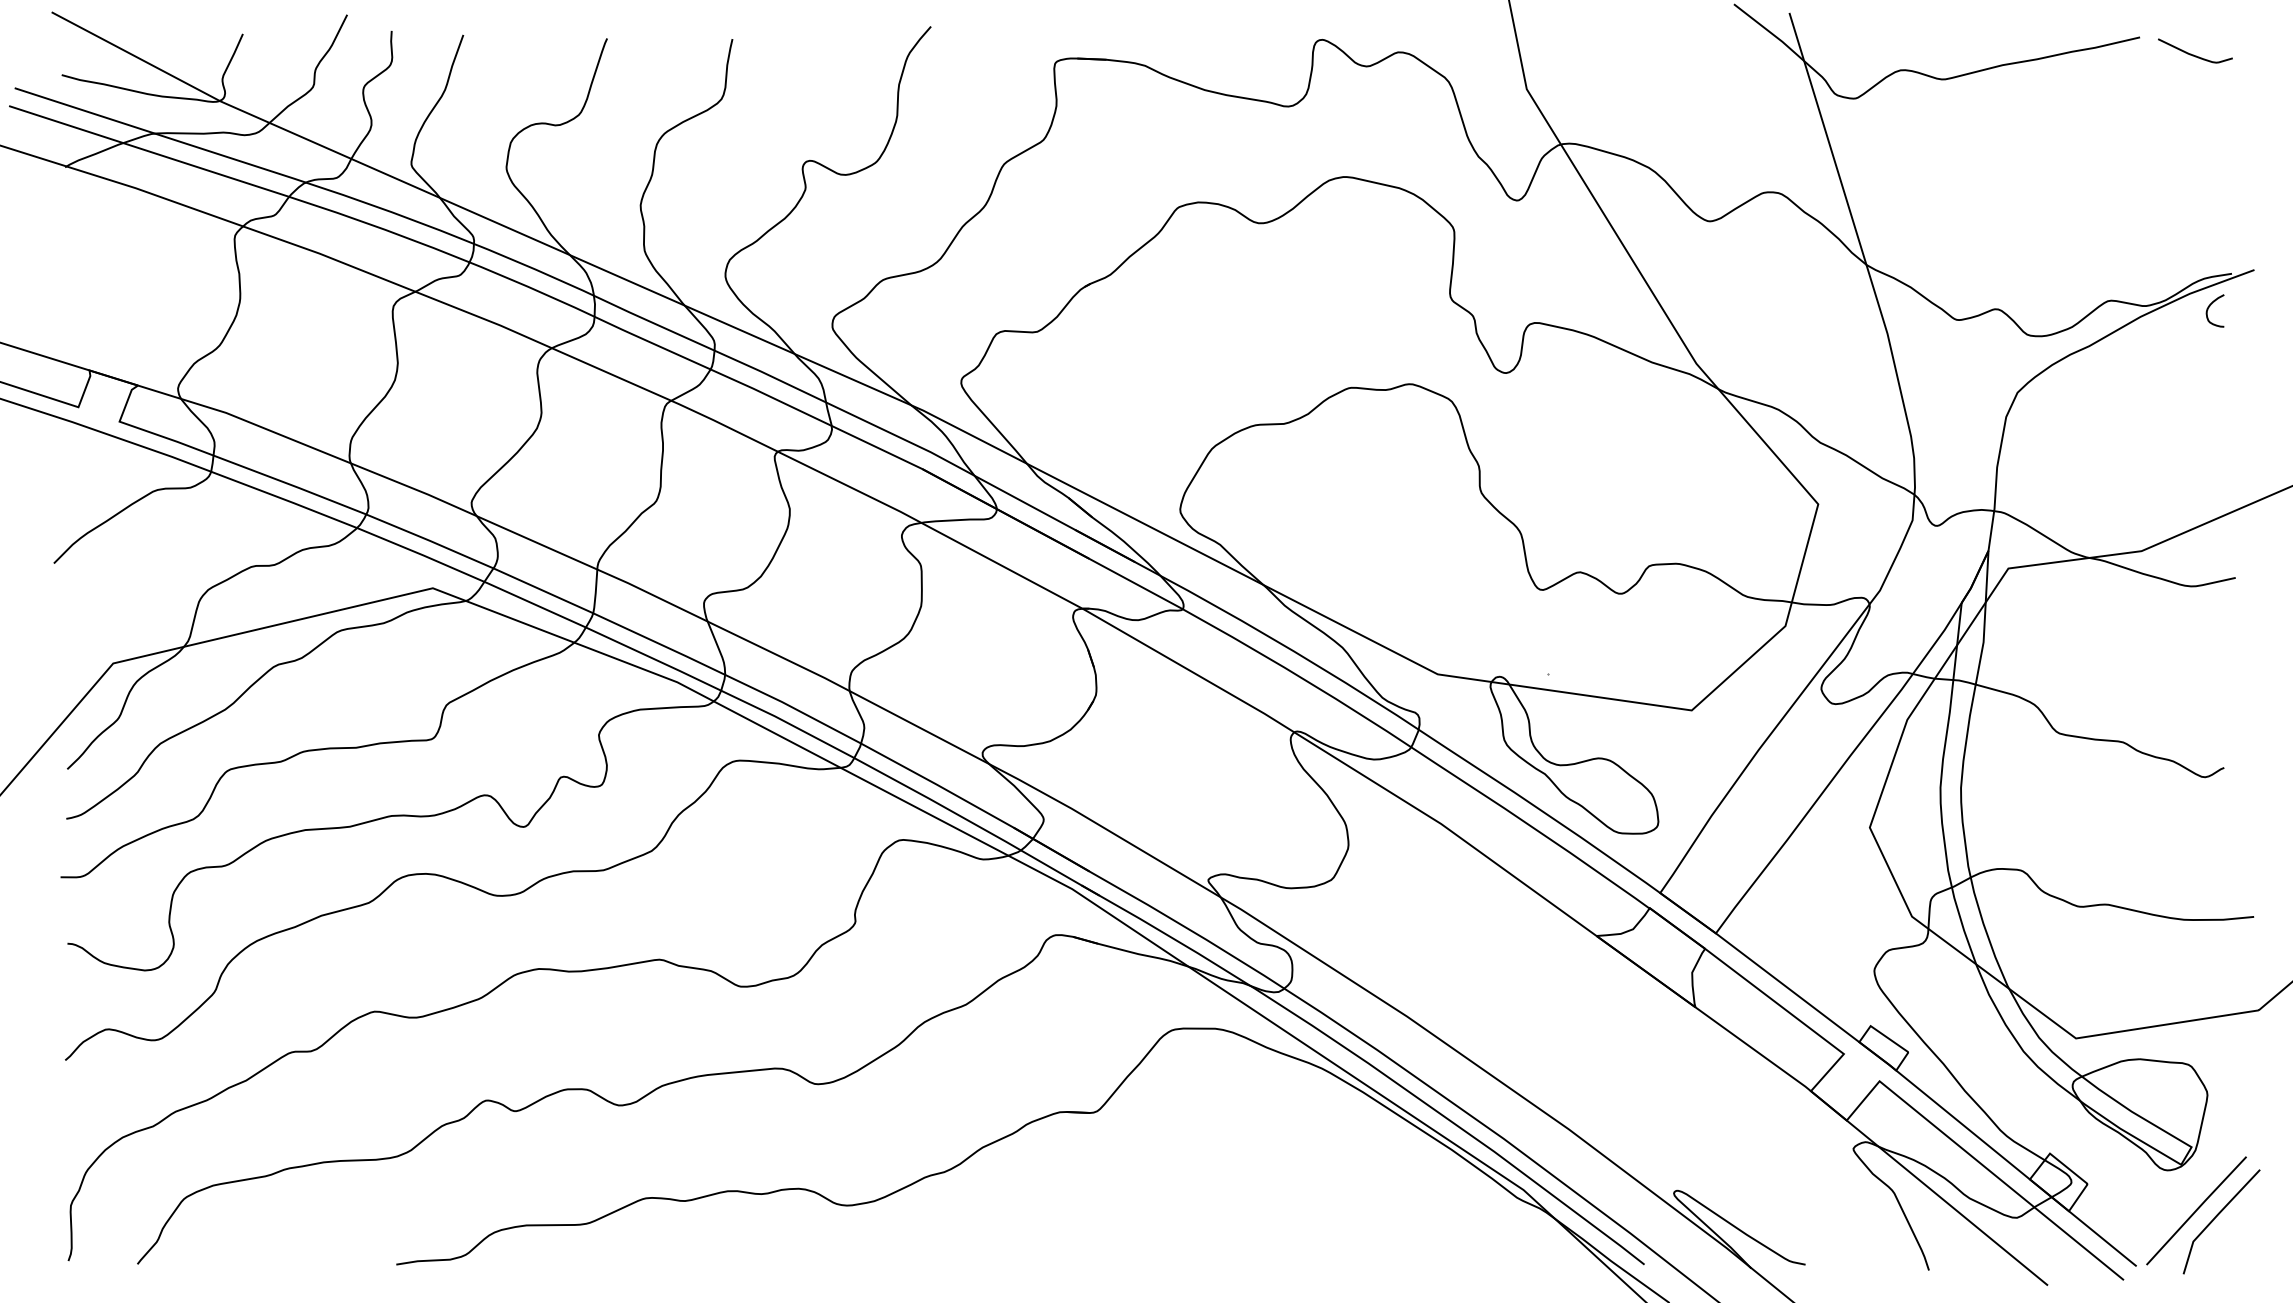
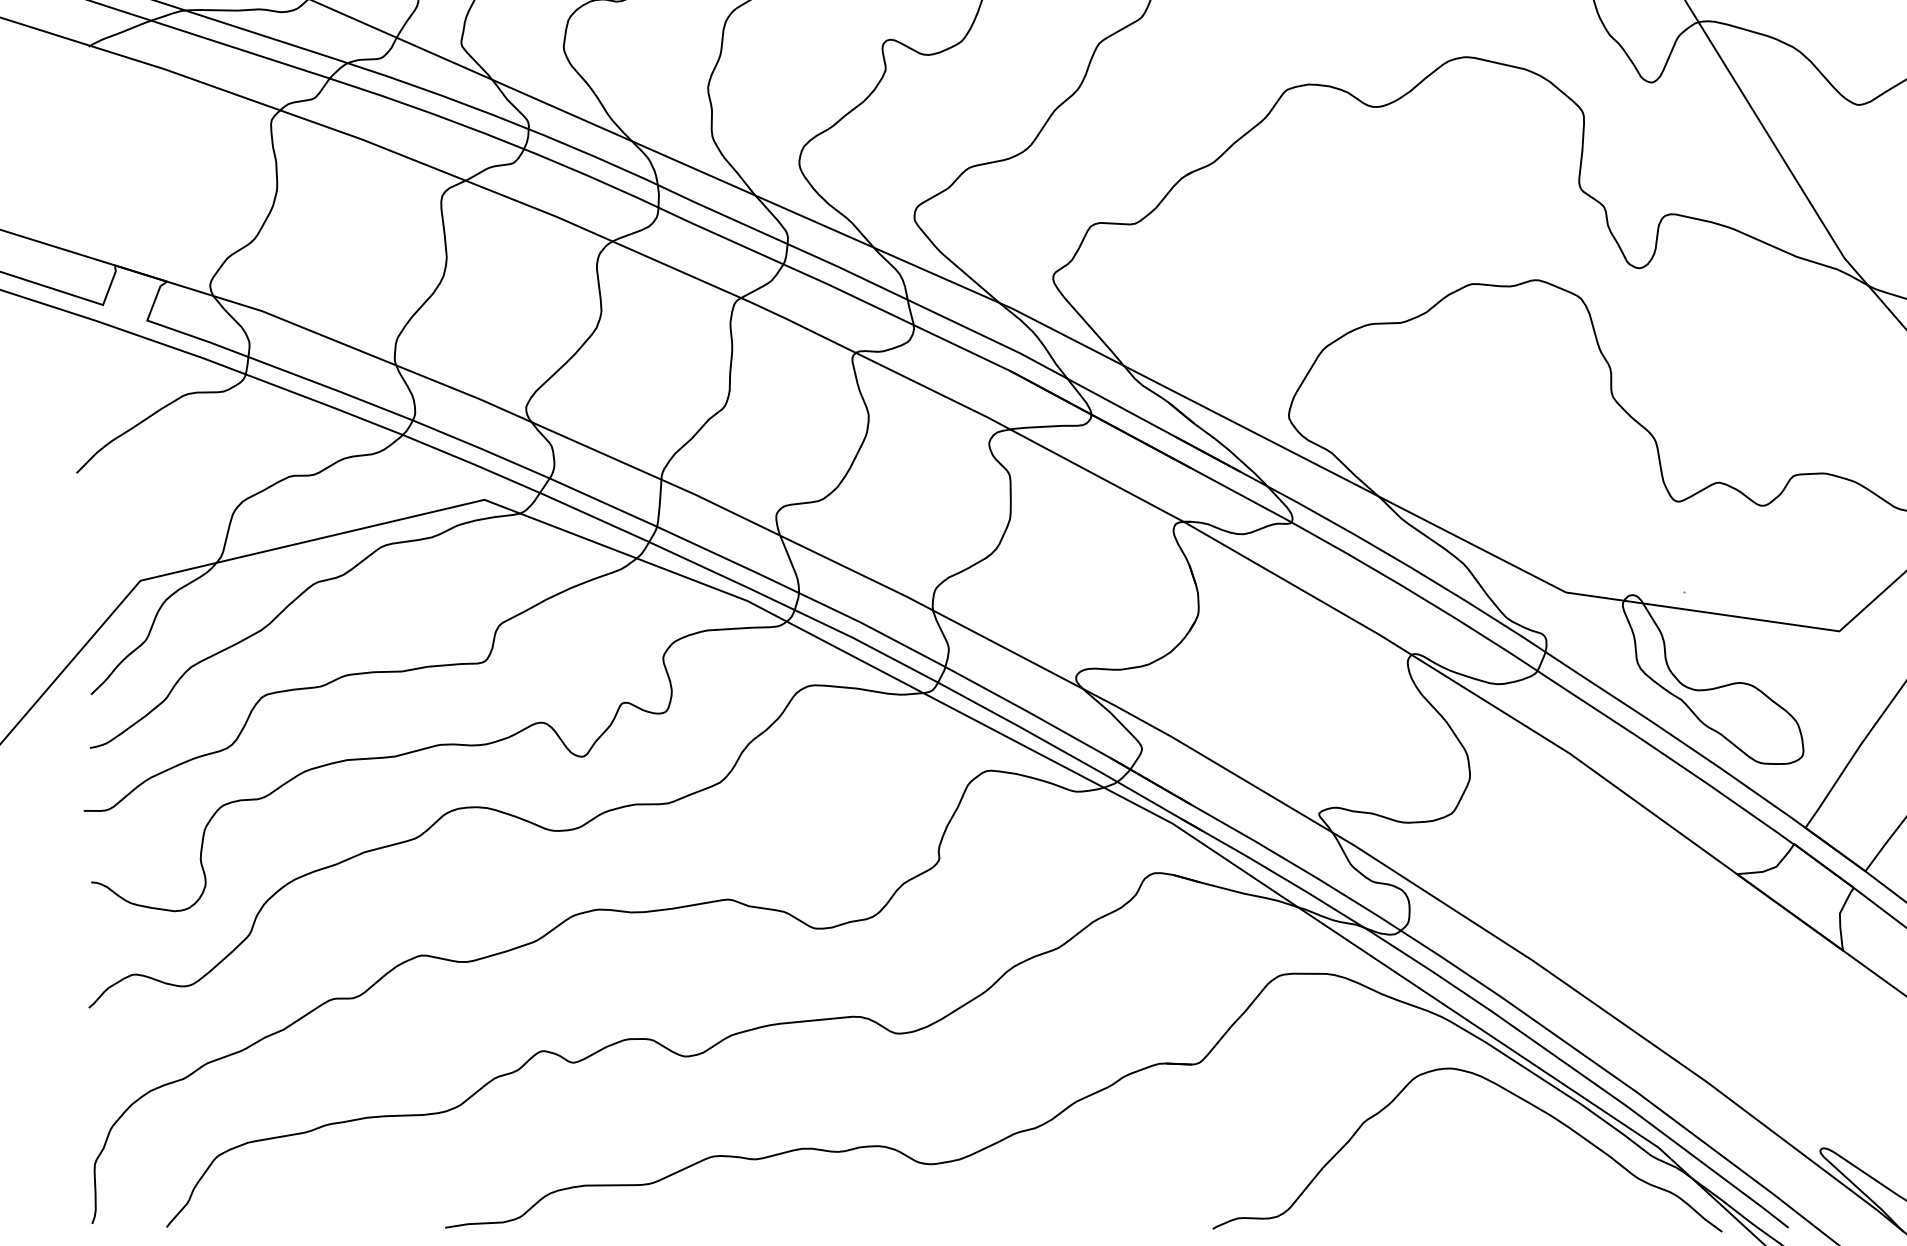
curve: (1381, 1137) -> (1505, 1090), added

